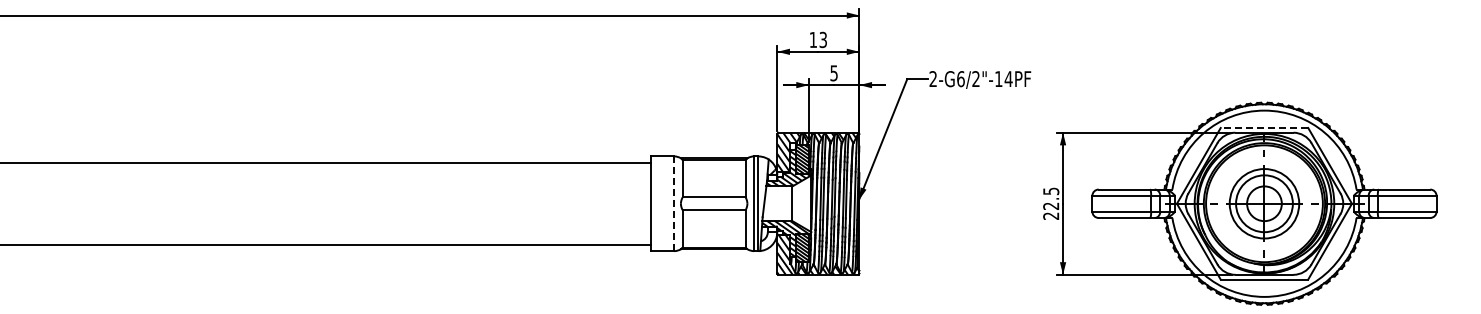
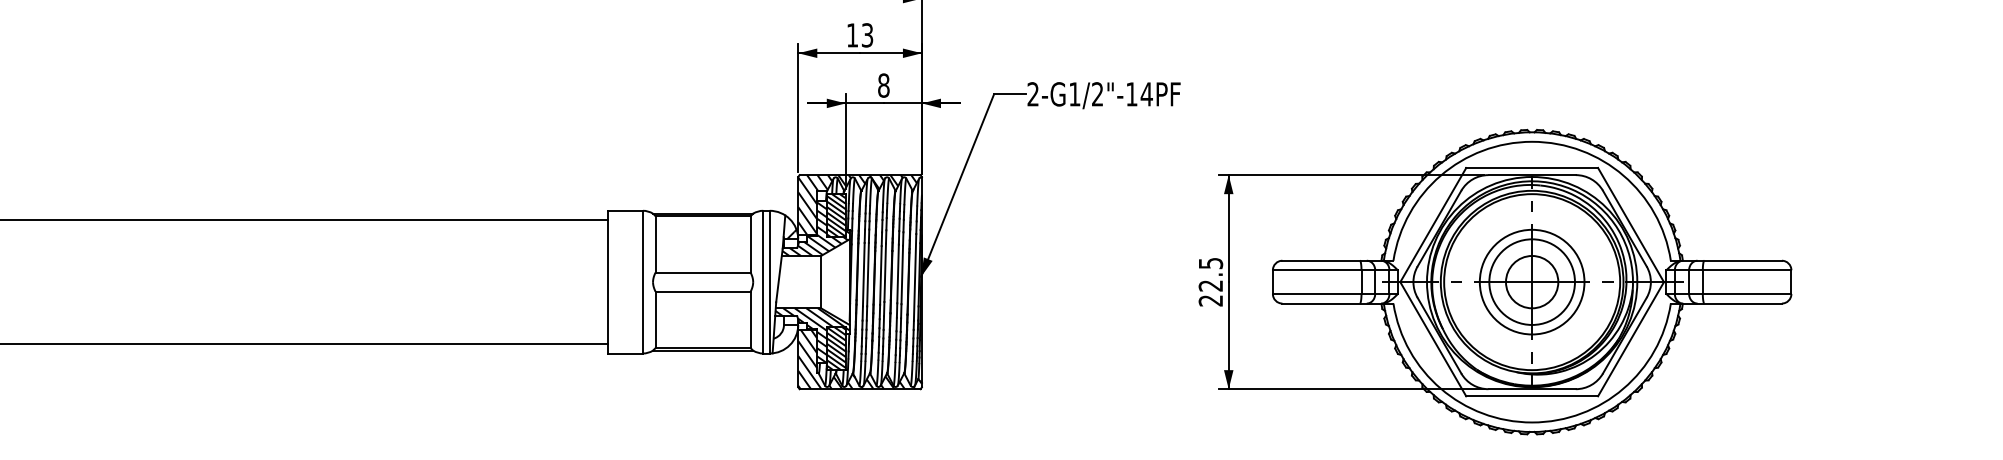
text: (833, 73) -> (882, 85), 5 -> 8
text: (960, 79) -> (1074, 94), 2-G6/2"-14PF -> 2-G1/2"-14PF
line: (1264, 127) -> (1532, 167), dashed -> solid
line: (674, 203) -> (643, 281), dashed -> solid

